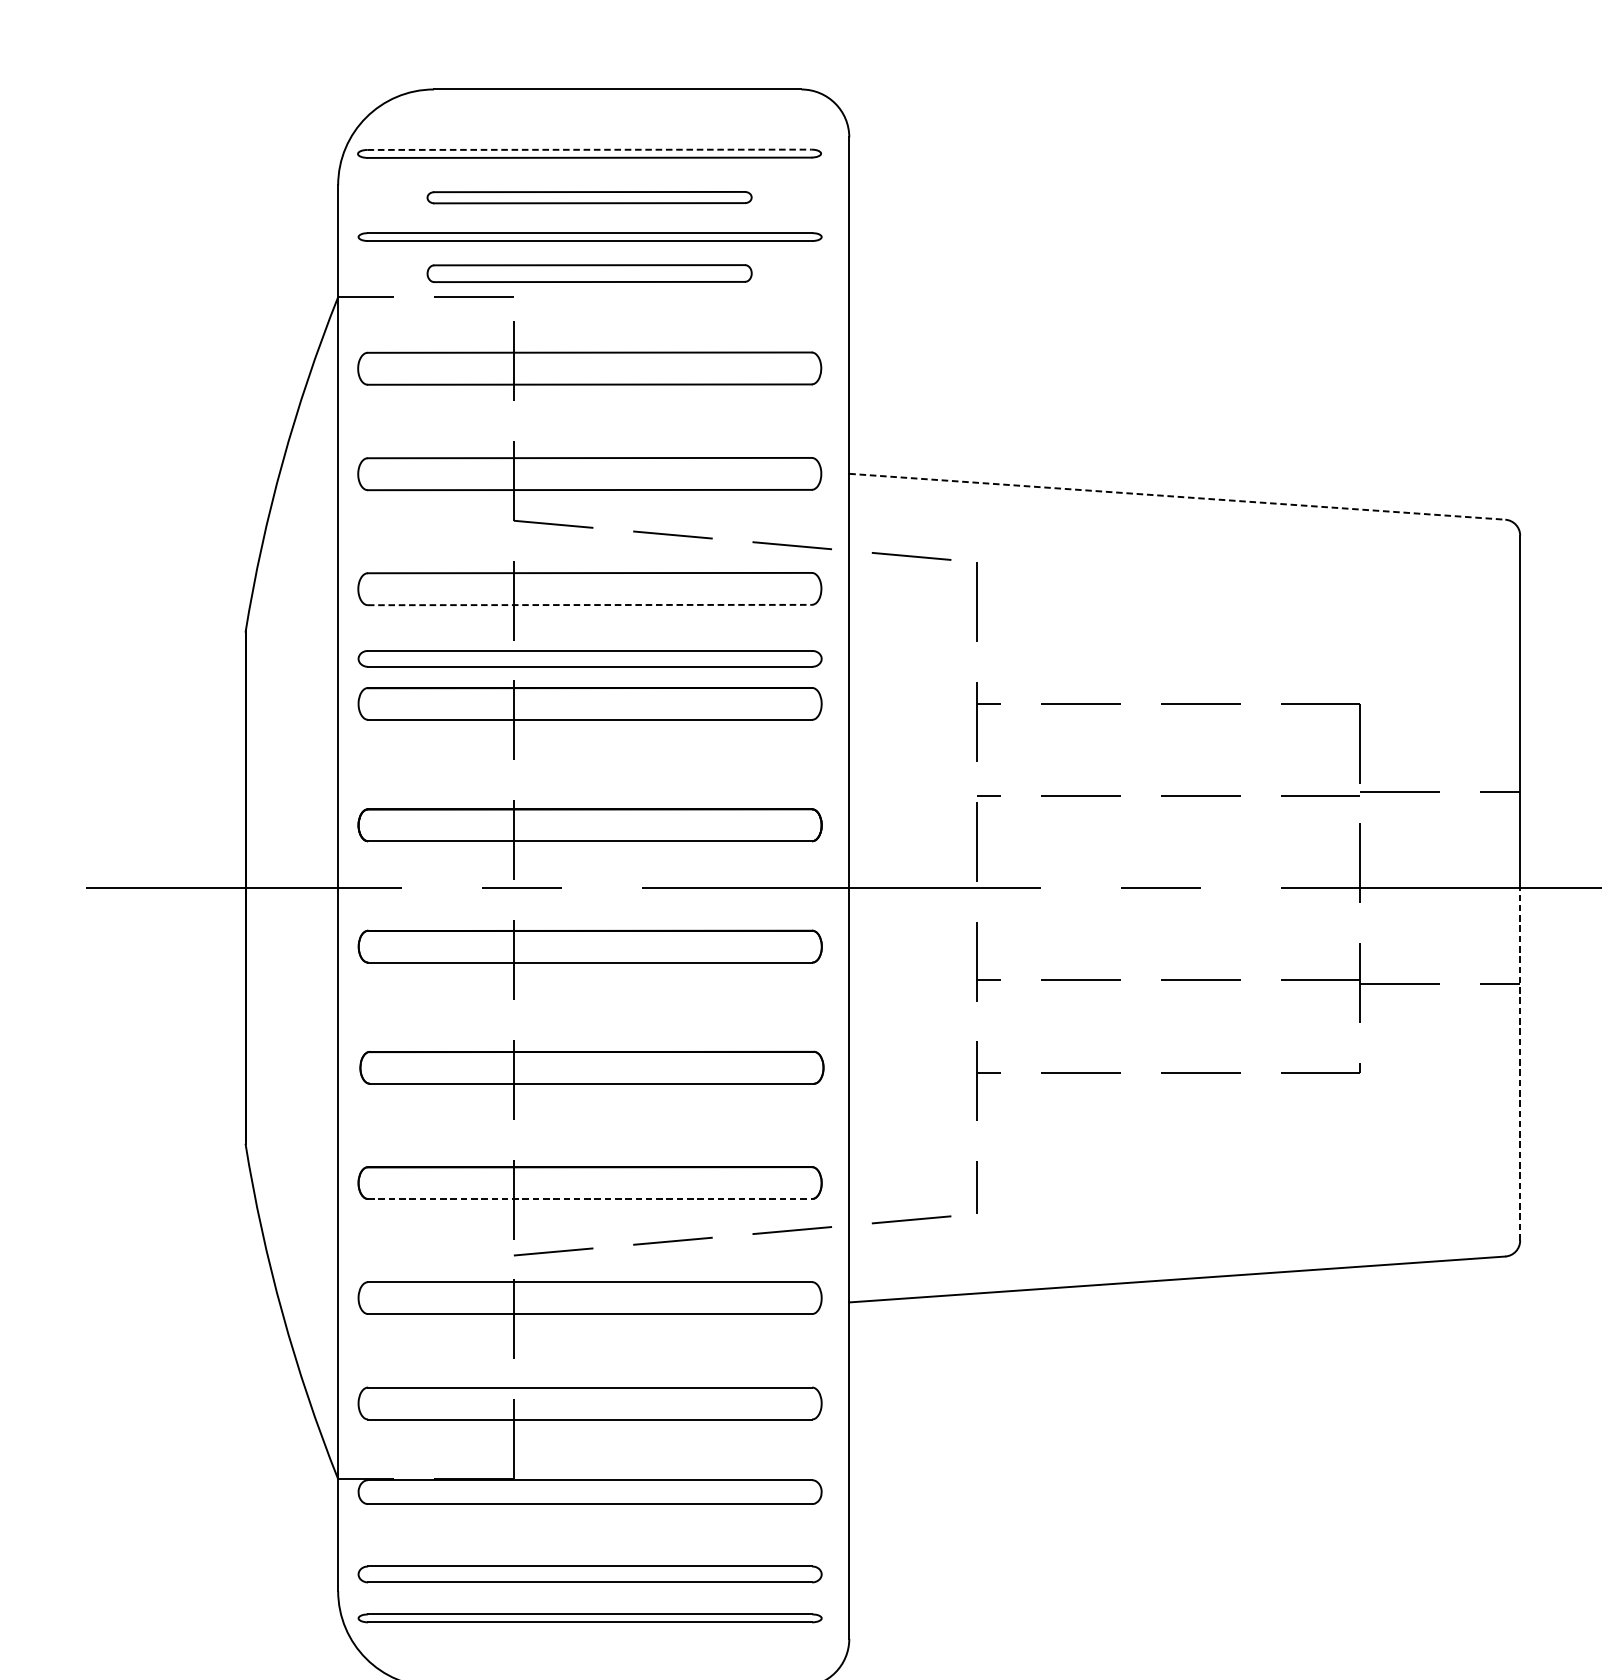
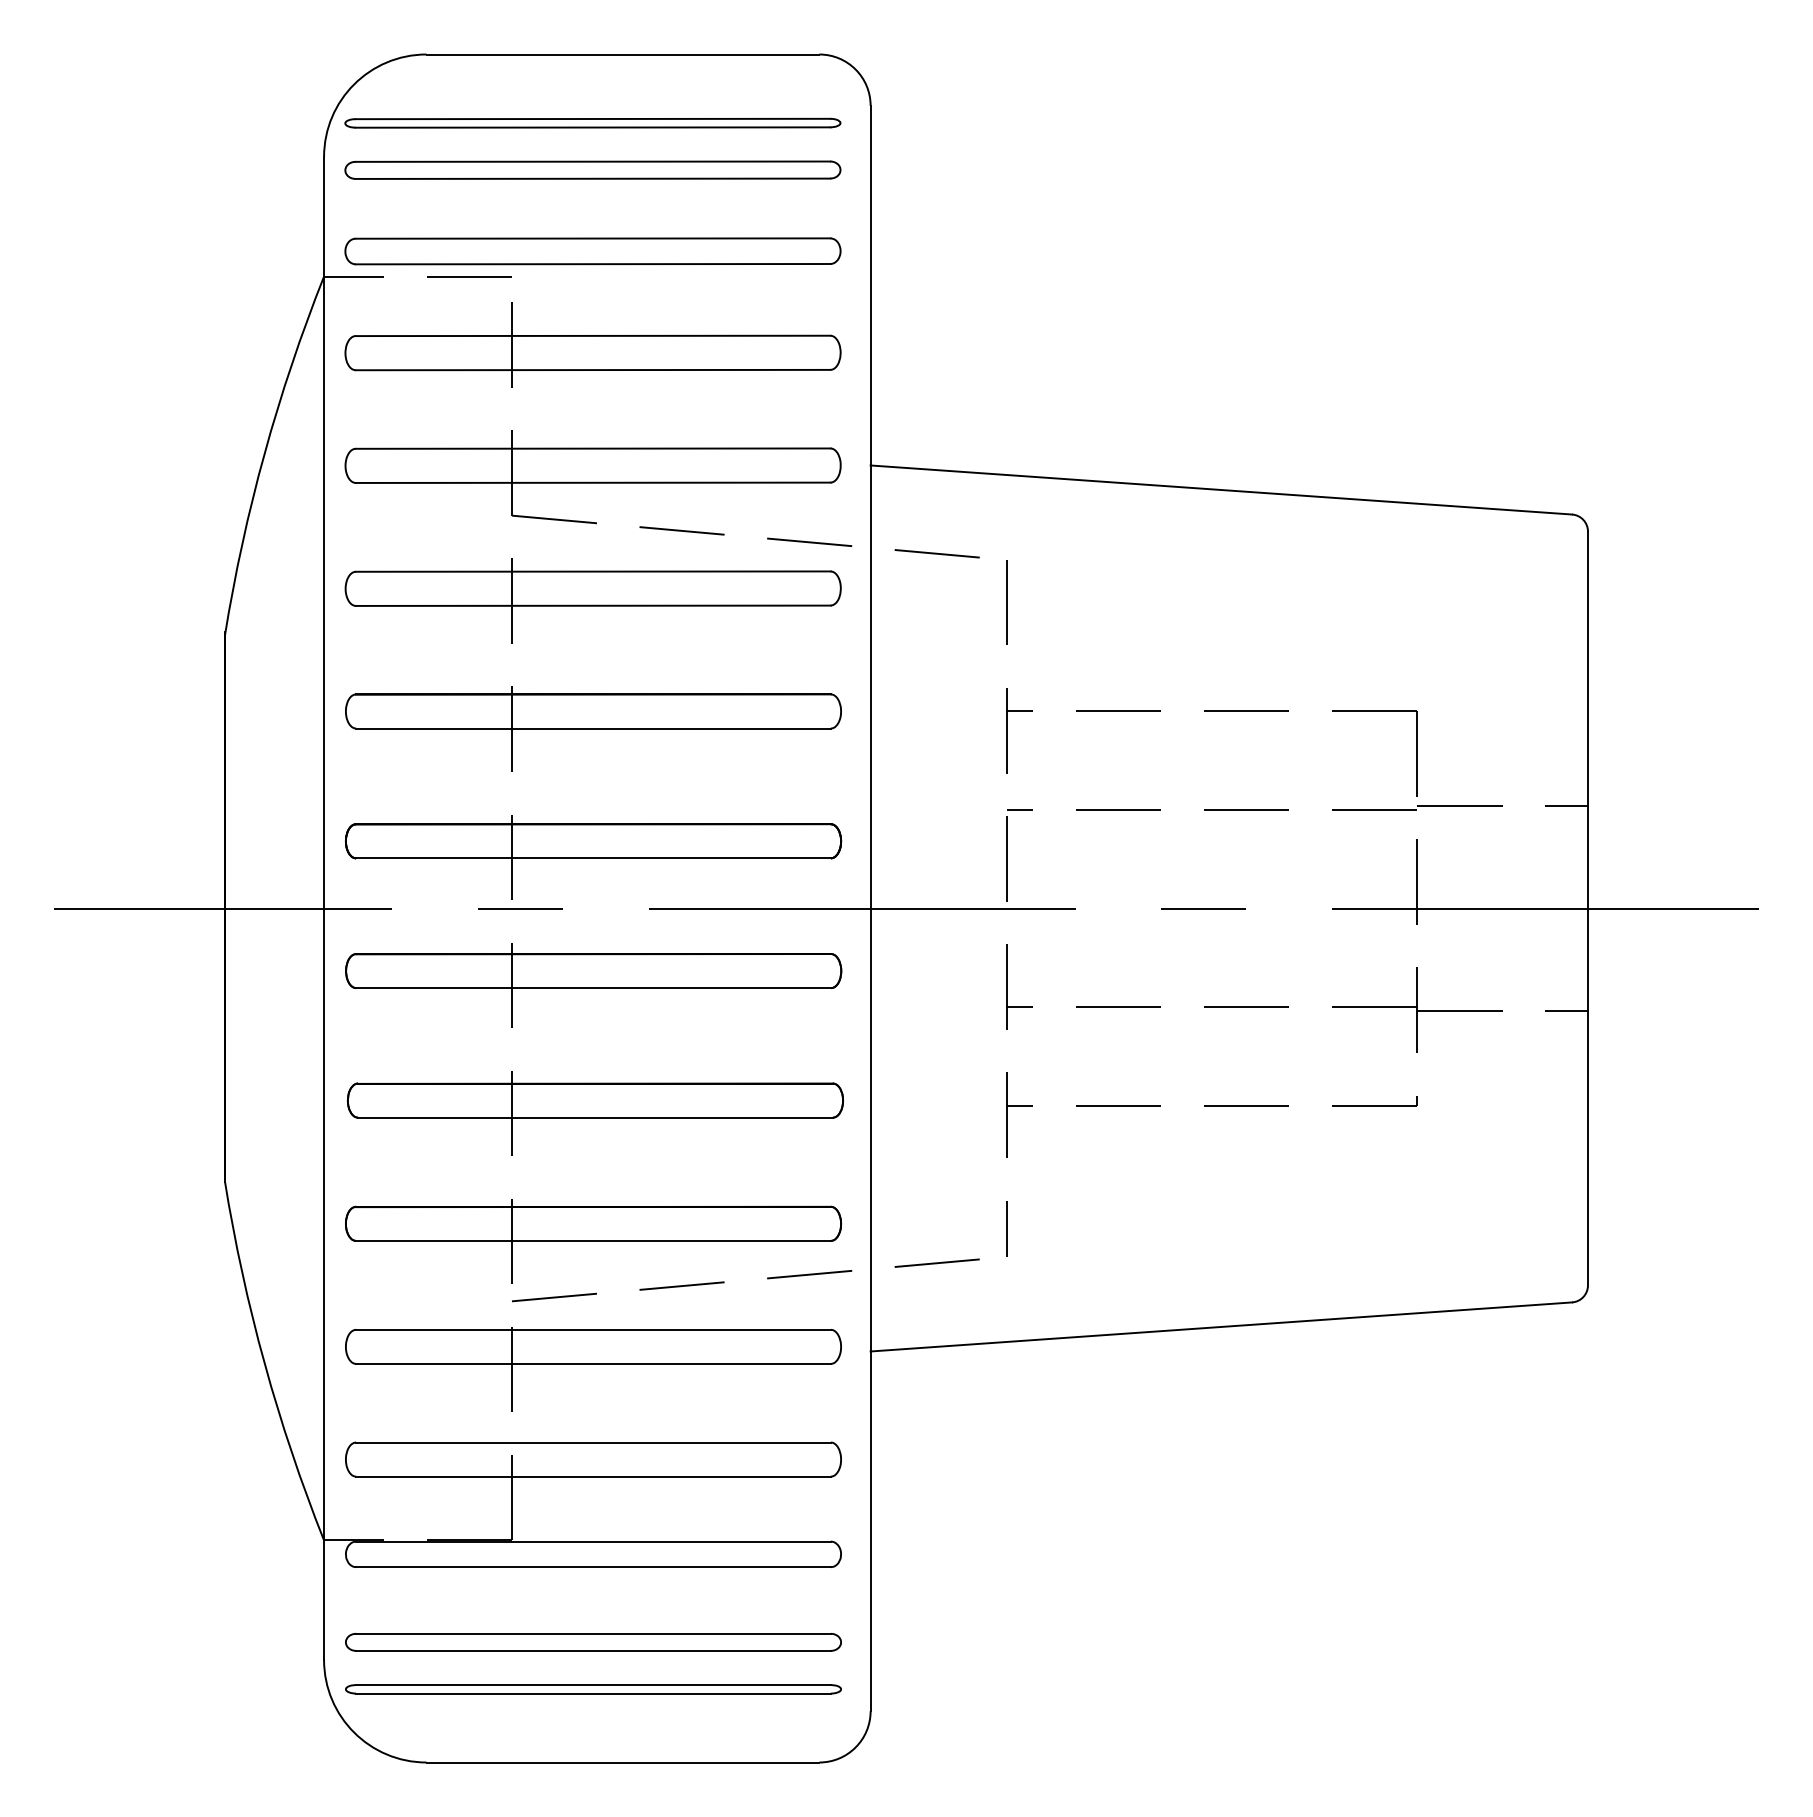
line: (590, 150) -> (593, 119), dashed -> solid
part: (589, 197) -> (592, 169), size x1.43
part: (590, 237) -> (593, 212), removed
part: (589, 273) -> (592, 251), size x1.43
line: (1177, 497) -> (1221, 490), dashed -> solid
line: (590, 604) -> (593, 605), dashed -> solid
part: (590, 659) -> (593, 663), removed
line: (1519, 1063) -> (1587, 1096), dashed -> solid
line: (591, 1198) -> (594, 1240), dashed -> solid

